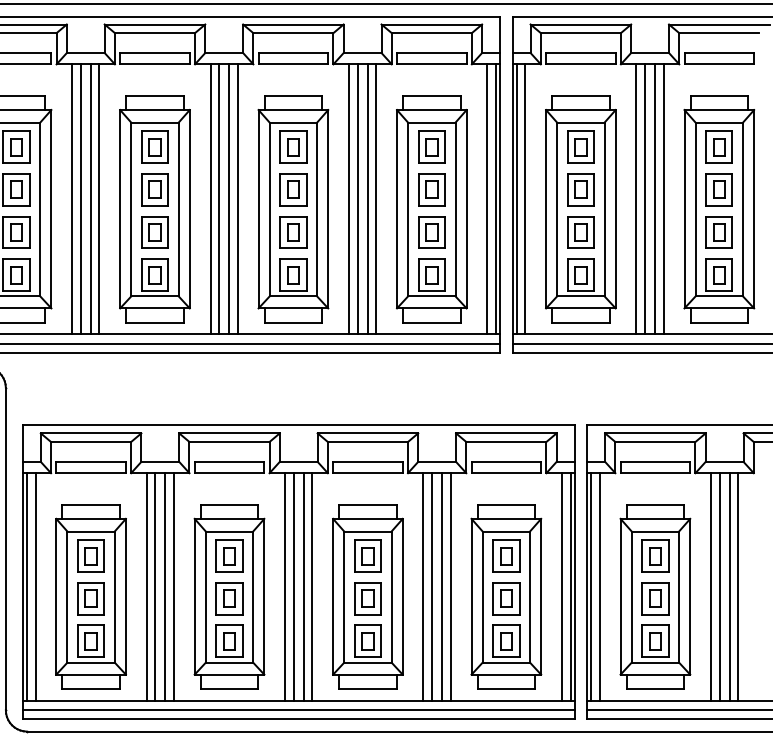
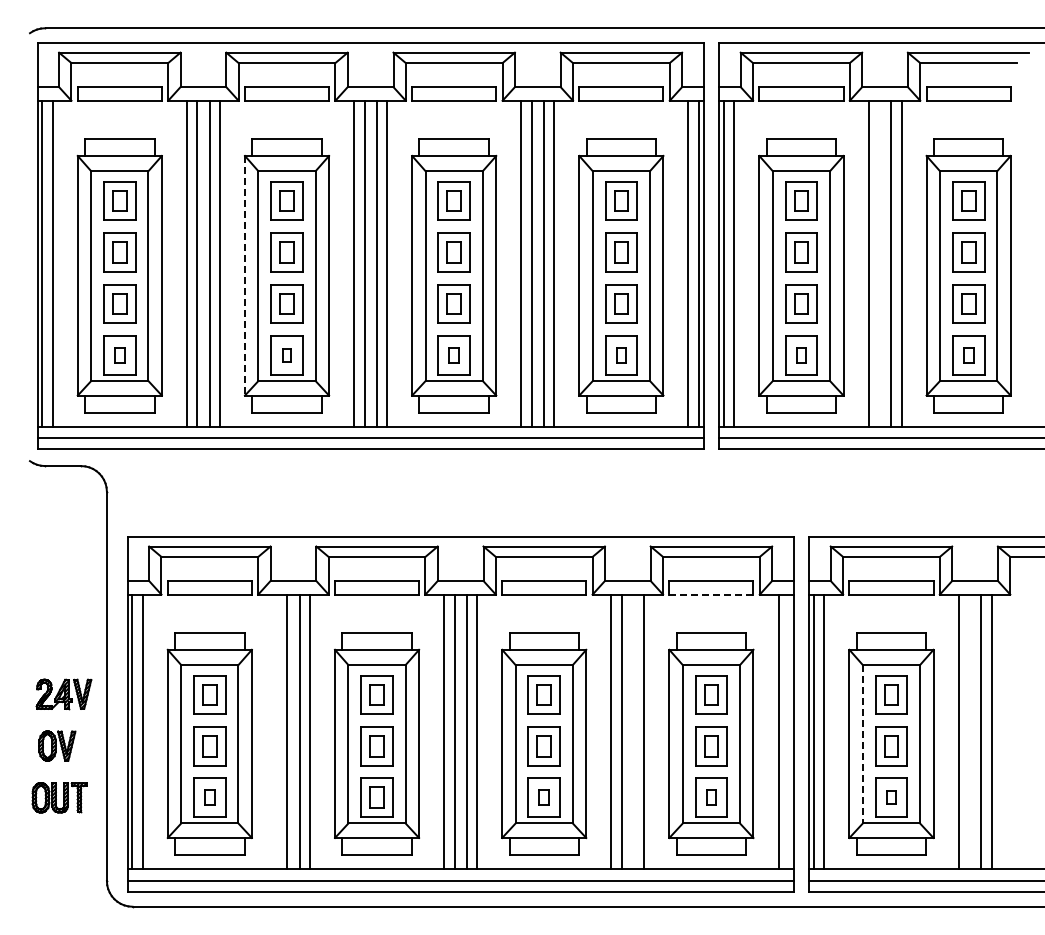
line: (644, 199) -> (878, 263), removed
line: (119, 208) -> (244, 275), solid -> dashed
part: (16, 275) -> (119, 355), size x0.7
part: (154, 275) -> (286, 355), size x0.6
part: (292, 275) -> (453, 355), size x0.7
part: (431, 275) -> (621, 355), size x0.7
part: (580, 275) -> (801, 355), size x0.7
part: (719, 275) -> (968, 355), size x0.7
line: (505, 473) -> (710, 594), solid -> dashed
line: (146, 586) -> (276, 731), removed
line: (441, 586) -> (633, 731), removed
line: (570, 586) -> (788, 731), removed
line: (719, 586) -> (968, 731), removed
line: (631, 597) -> (862, 744), solid -> dashed
part: (90, 641) -> (209, 797), size x0.7
part: (367, 641) -> (543, 797), size x0.7
part: (506, 641) -> (711, 797), size x0.7
part: (655, 641) -> (891, 797), size x0.6

